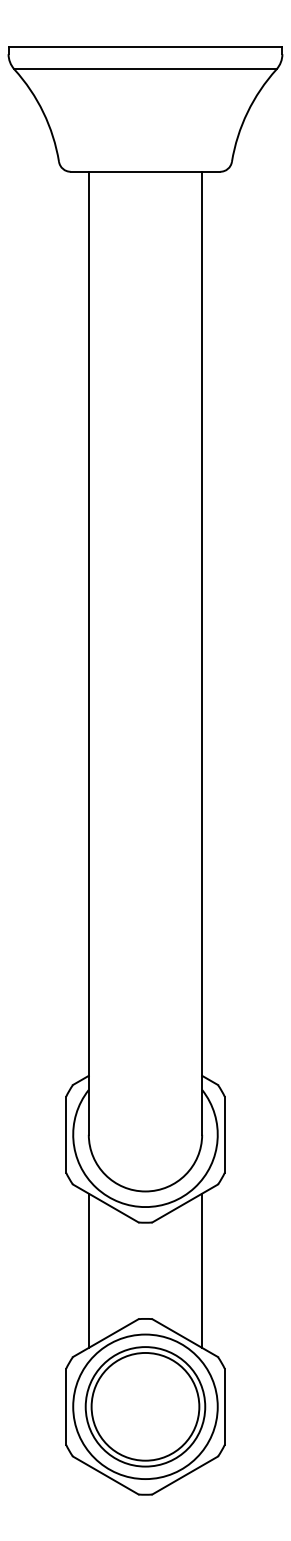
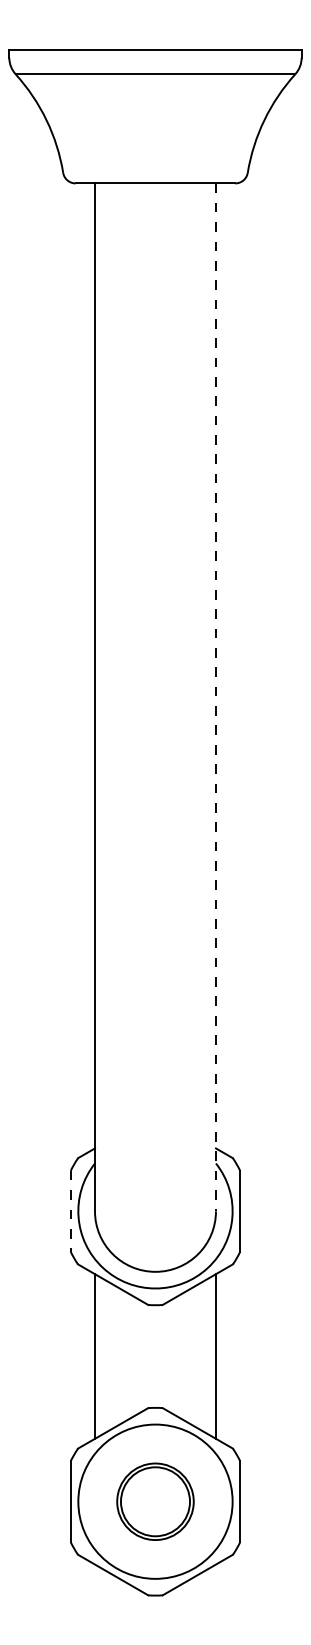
line: (202, 653) -> (216, 697), solid -> dashed
line: (66, 1134) -> (71, 1211), solid -> dashed
part: (145, 1406) -> (155, 1501), size x0.6

